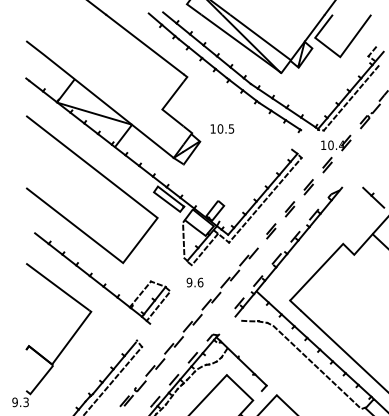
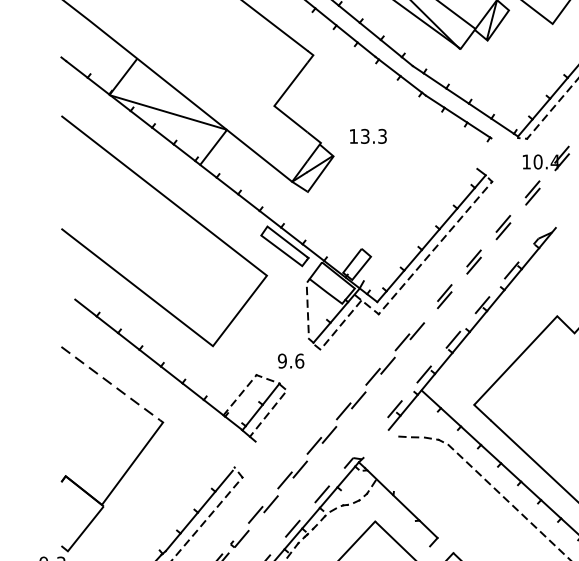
text: (225, 128) -> (373, 135), 10.5 -> 13.3
text: (194, 282) -> (290, 360), moved
line: (58, 287) -> (111, 384), solid -> dashed

